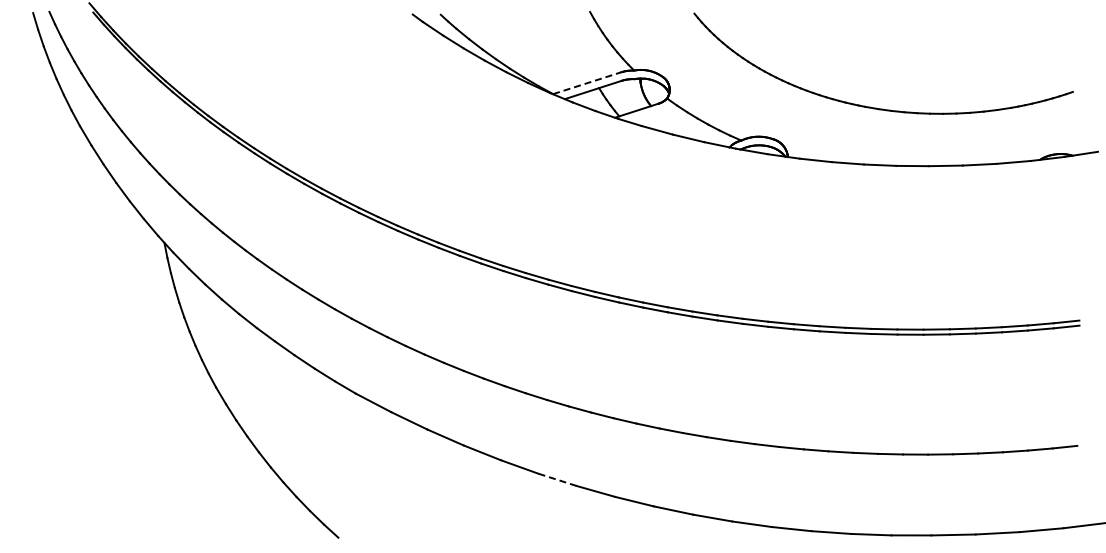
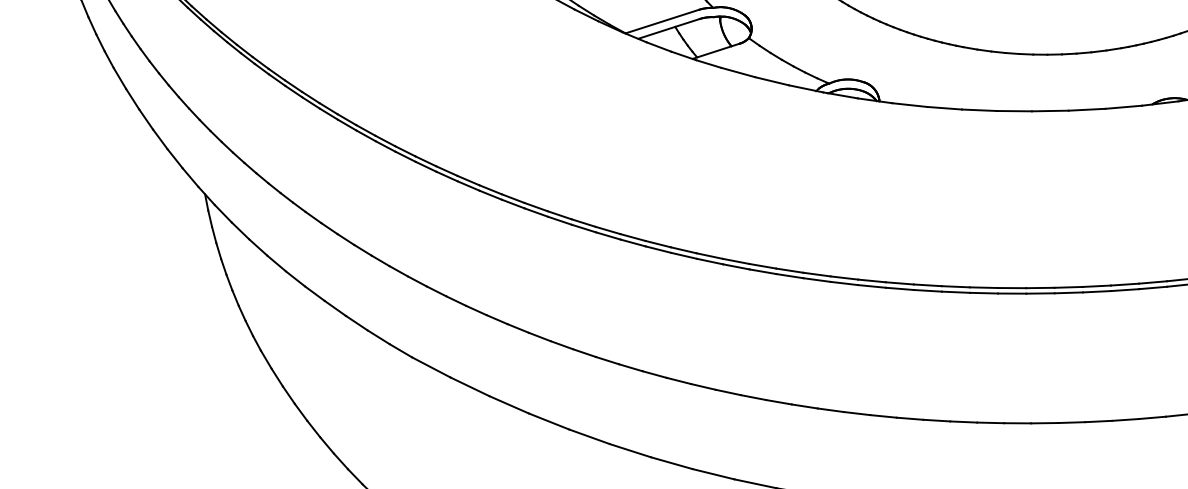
line: (587, 83) -> (662, 21), dashed -> solid
line: (557, 479) -> (630, 450), dashed -> solid

